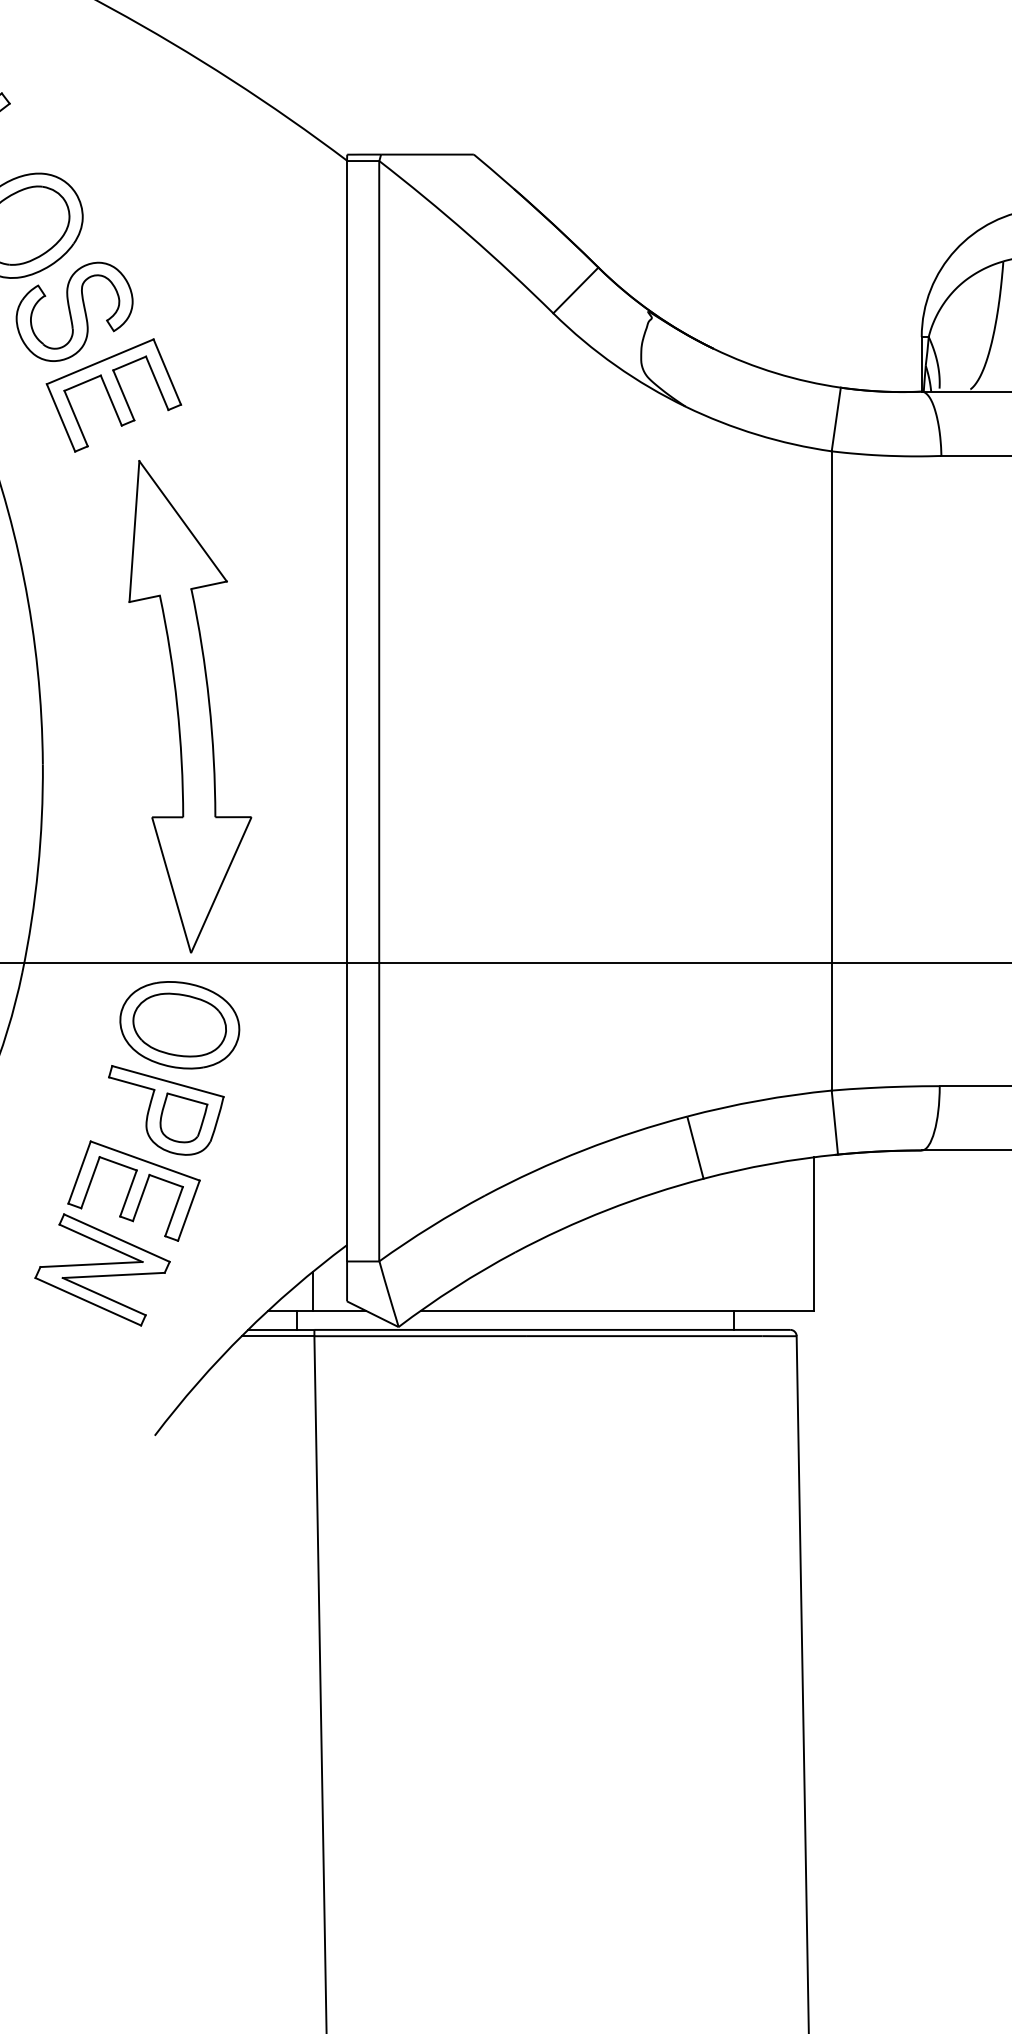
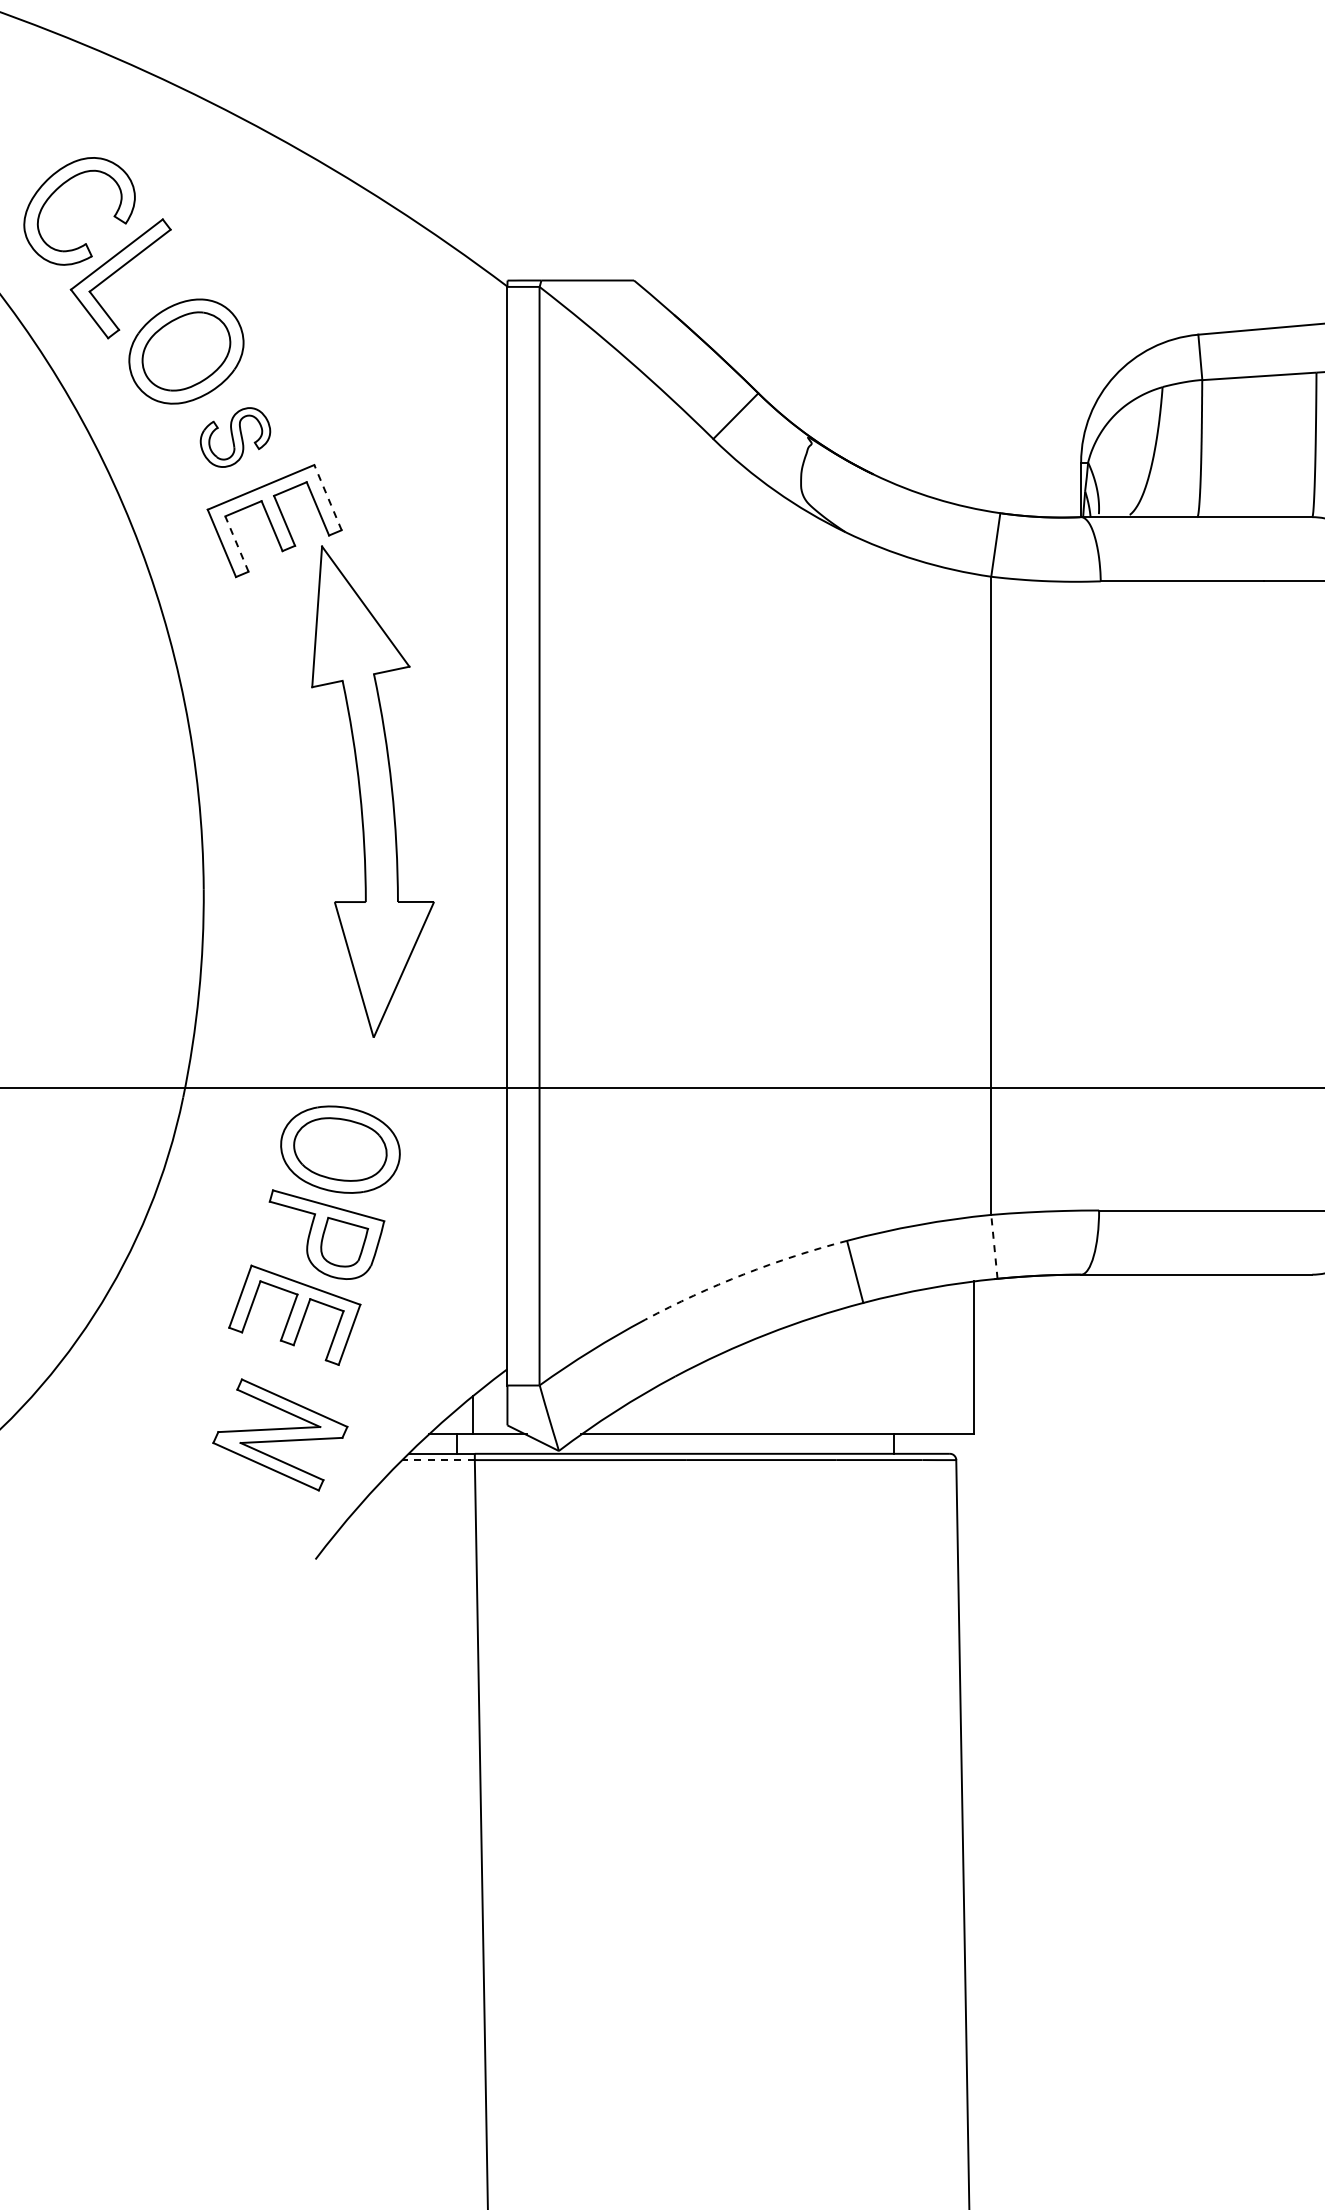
part: (74, 311) -> (235, 437), size x0.6
line: (166, 371) -> (327, 497), solid -> dashed
line: (75, 418) -> (236, 543), solid -> dashed
part: (189, 706) -> (372, 791), moved
line: (834, 1122) -> (994, 1246), solid -> dashed
arc: (583, 1150) -> (743, 1274), solid -> dashed
part: (102, 1269) -> (280, 1434), moved
line: (278, 1336) -> (438, 1460), solid -> dashed

